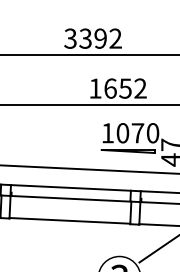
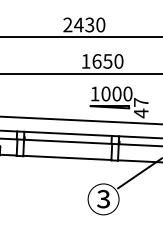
text: (93, 38) -> (84, 24), 3392 -> 2430
text: (139, 88) -> (118, 61), 1652 -> 1650
text: (137, 132) -> (116, 93), 1070 -> 1000

